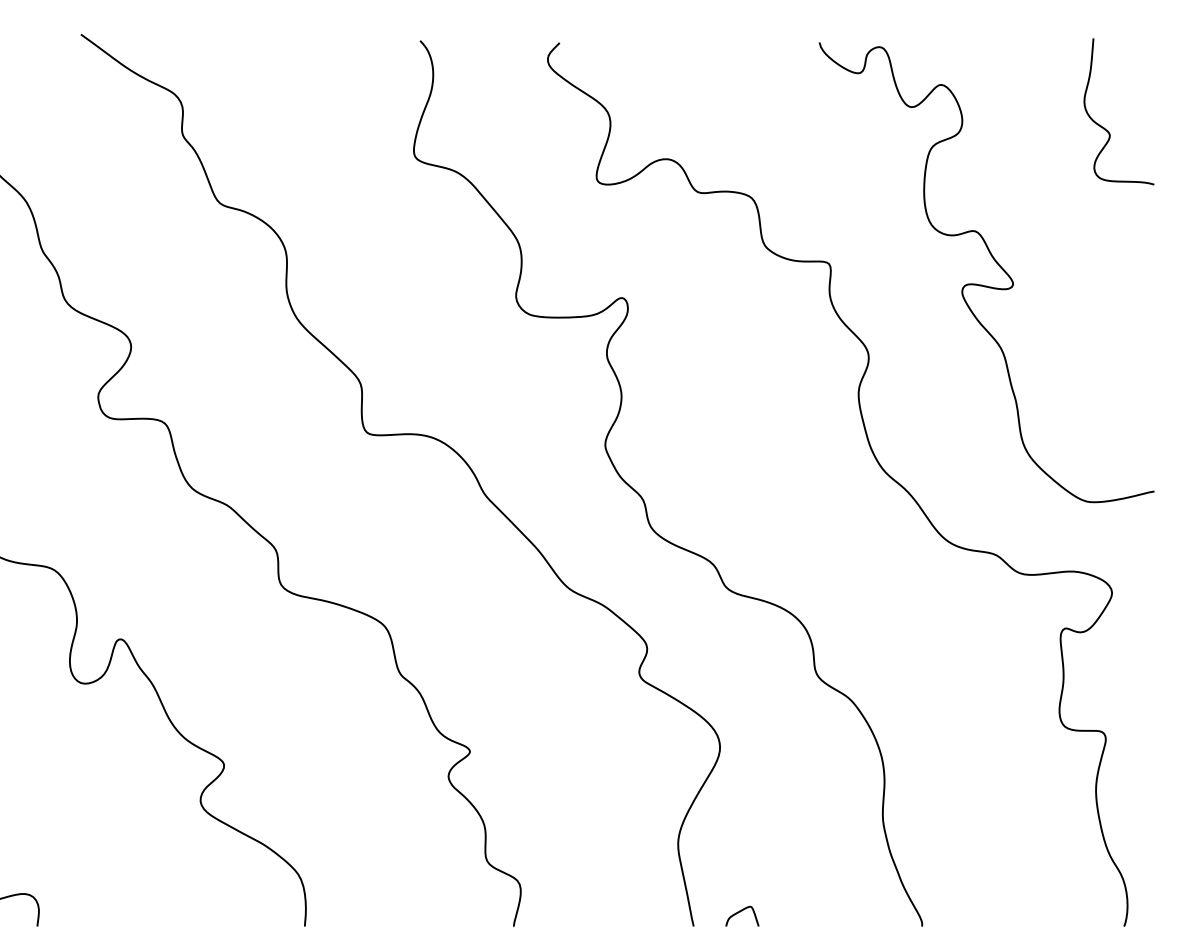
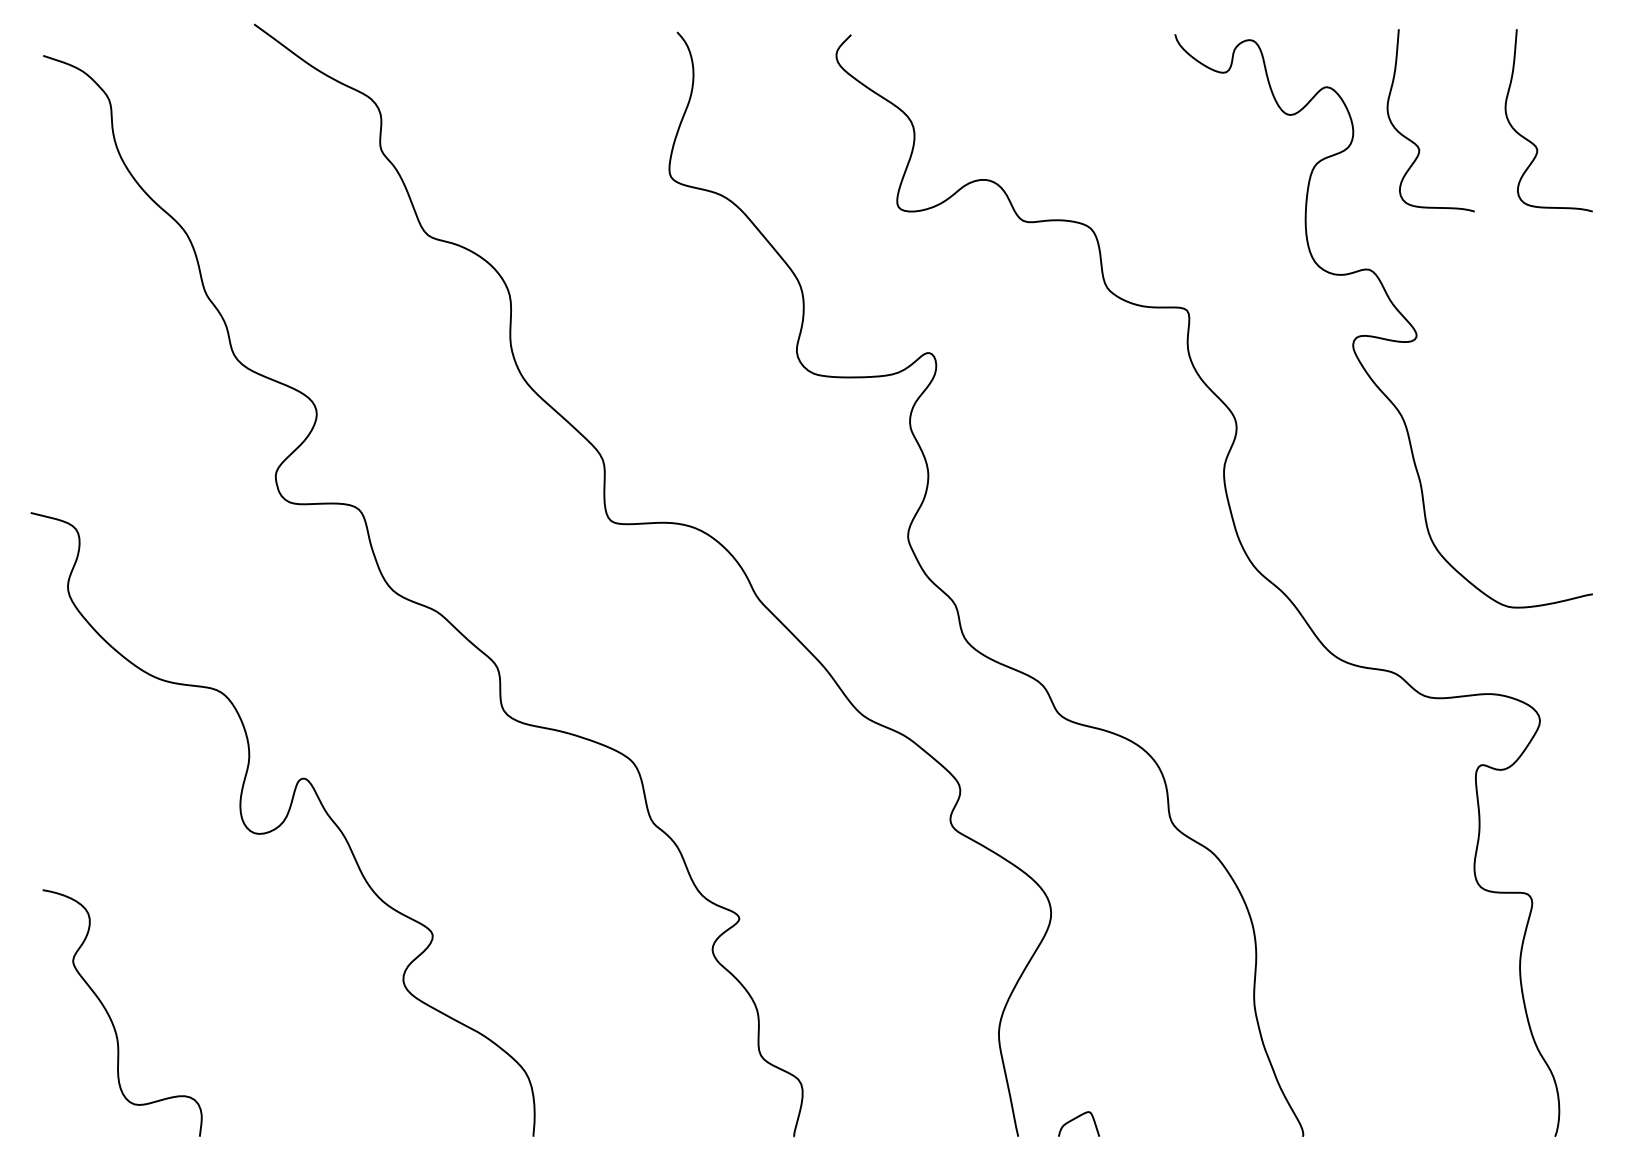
curve: (1009, 127) -> (1412, 140), added

